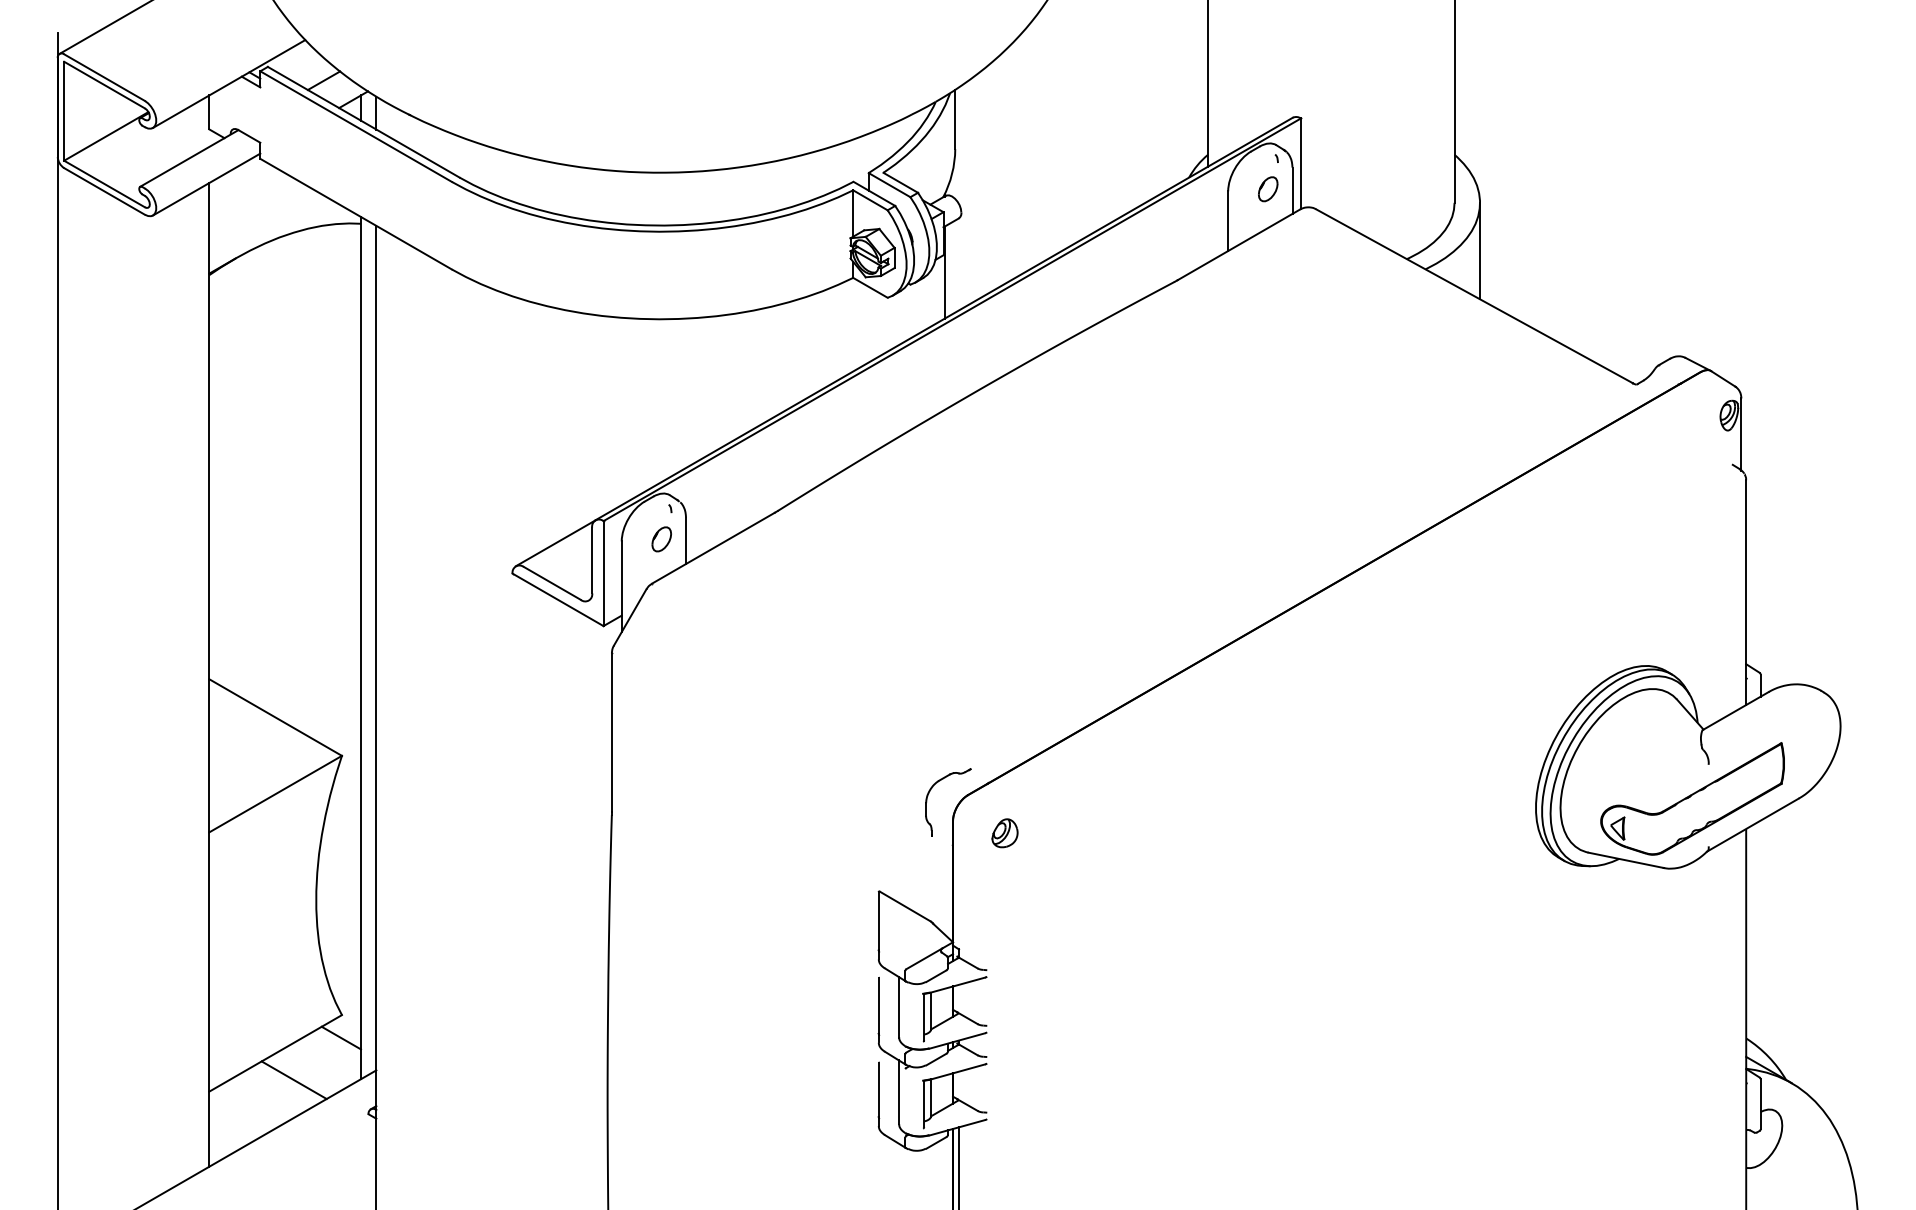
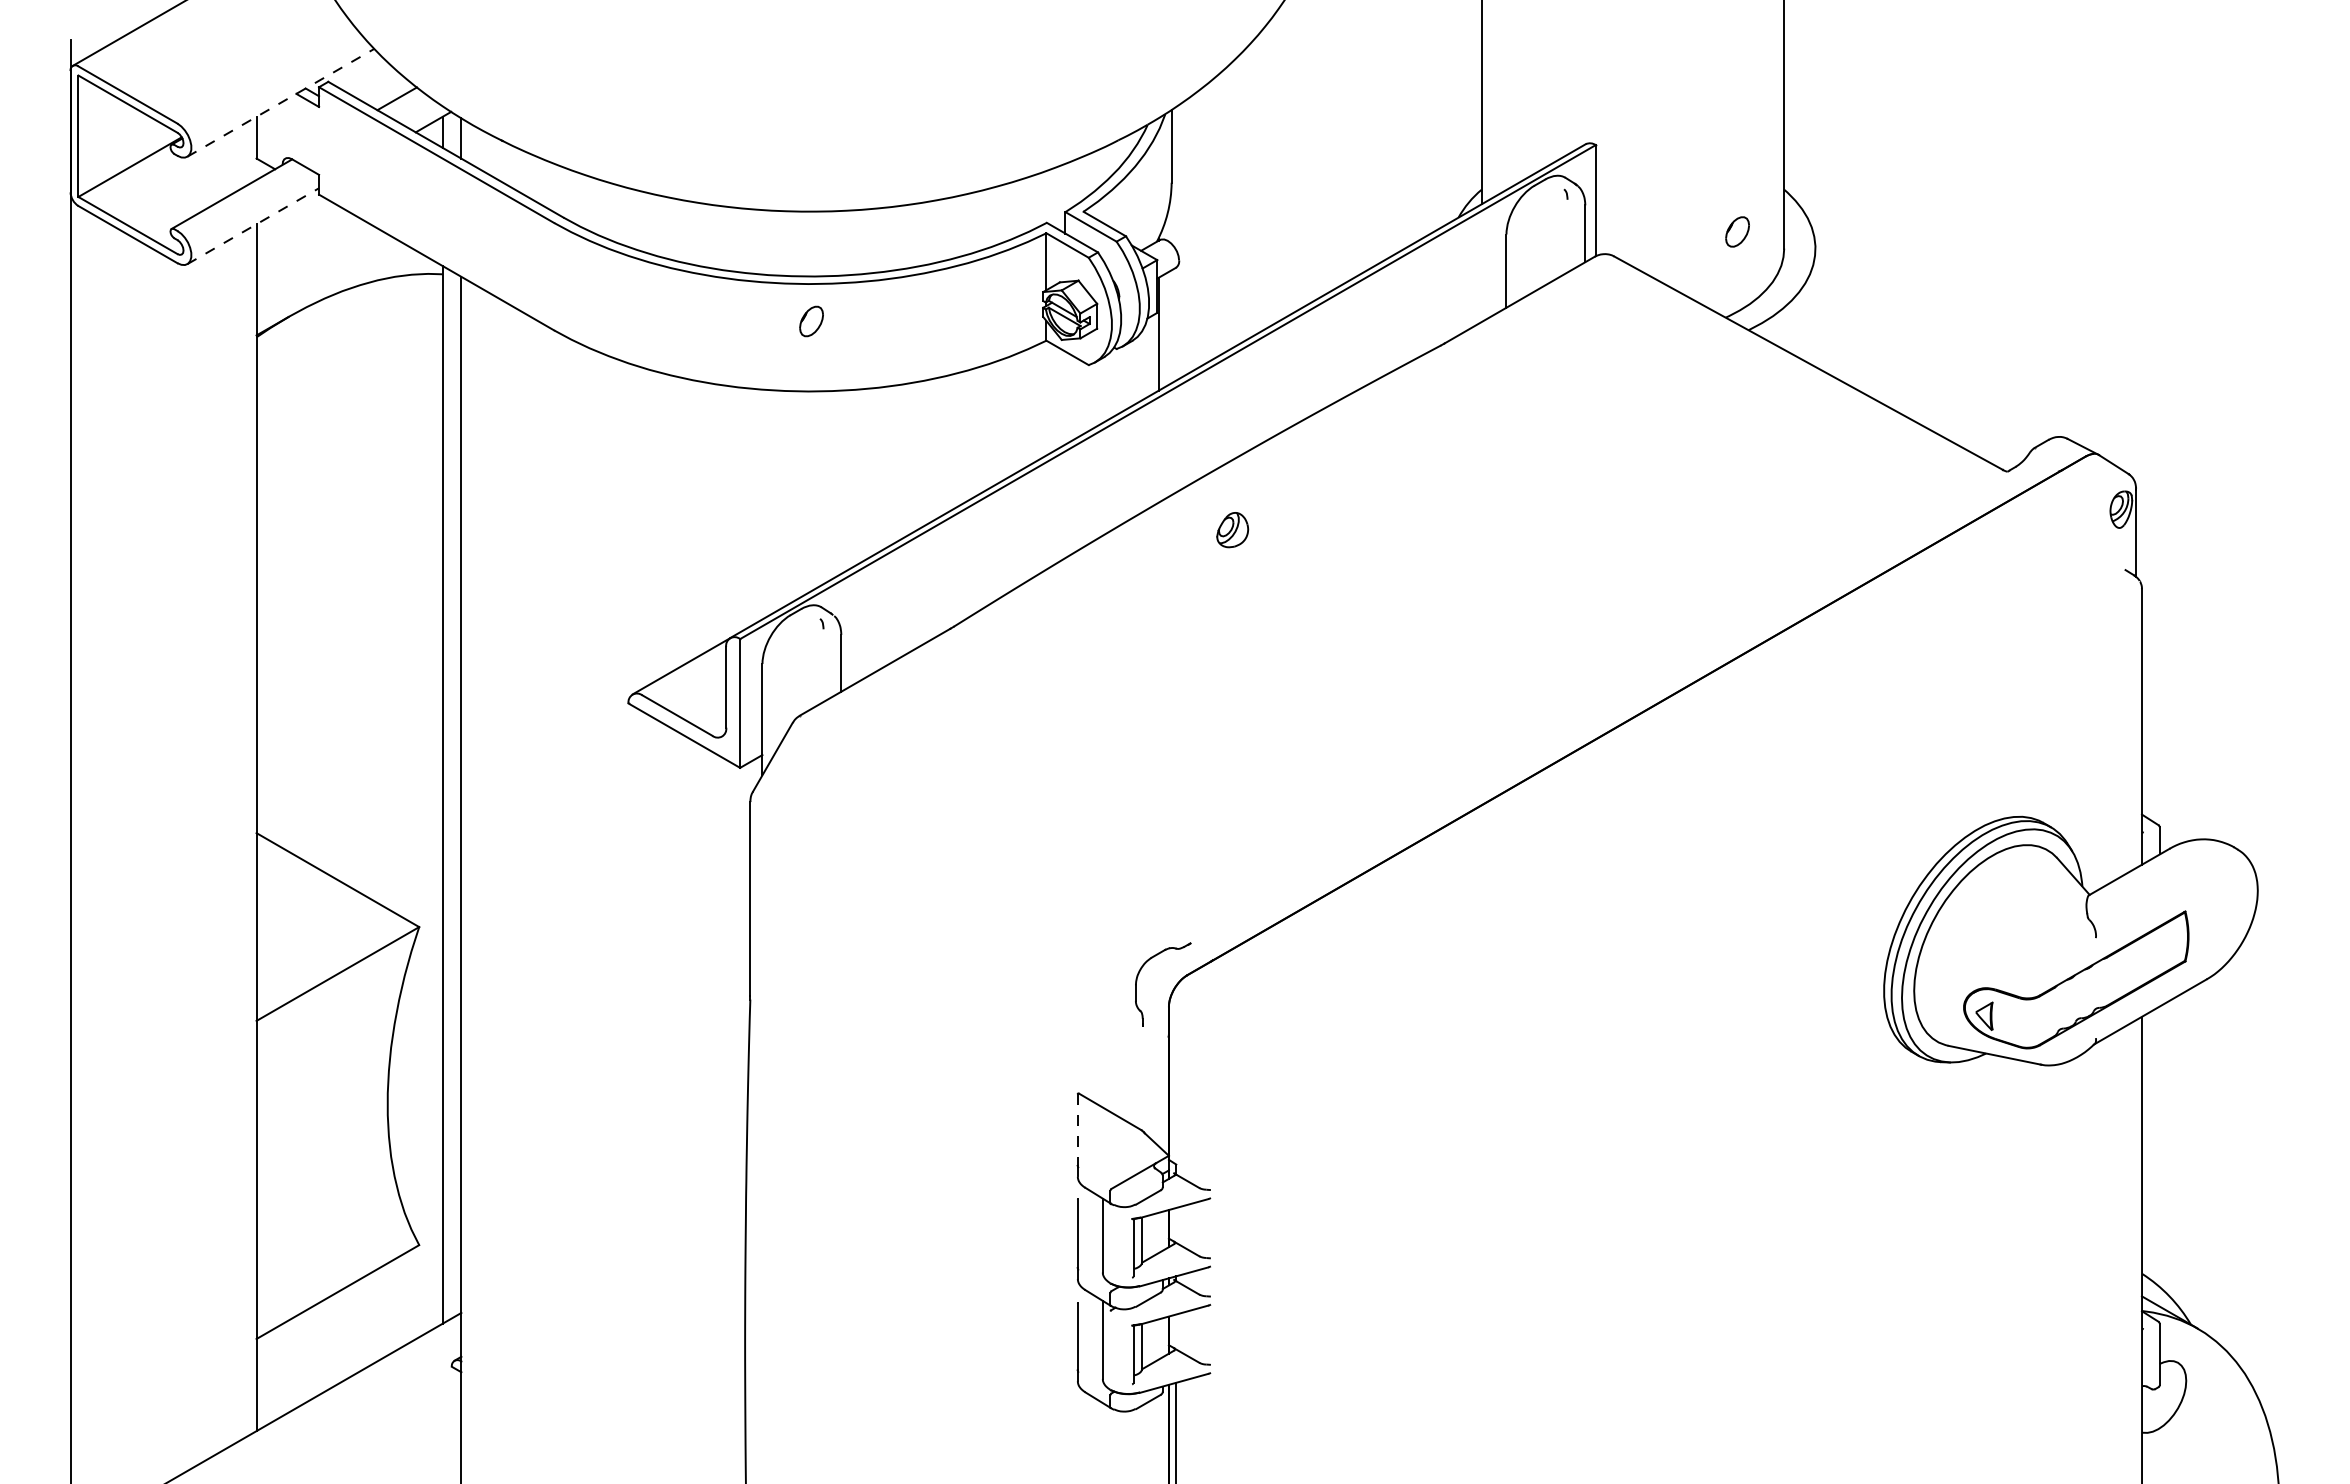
line: (228, 83) -> (280, 102), solid -> dashed
line: (206, 184) -> (253, 225), solid -> dashed
part: (1268, 188) -> (1737, 231), moved
line: (1480, 250) -> (1815, 307), removed
part: (661, 539) -> (811, 321), moved
part: (1004, 833) -> (1232, 530), moved
line: (878, 921) -> (1077, 1130), solid -> dashed
line: (341, 1038) -> (418, 1273), removed
line: (294, 1079) -> (360, 1324), removed

